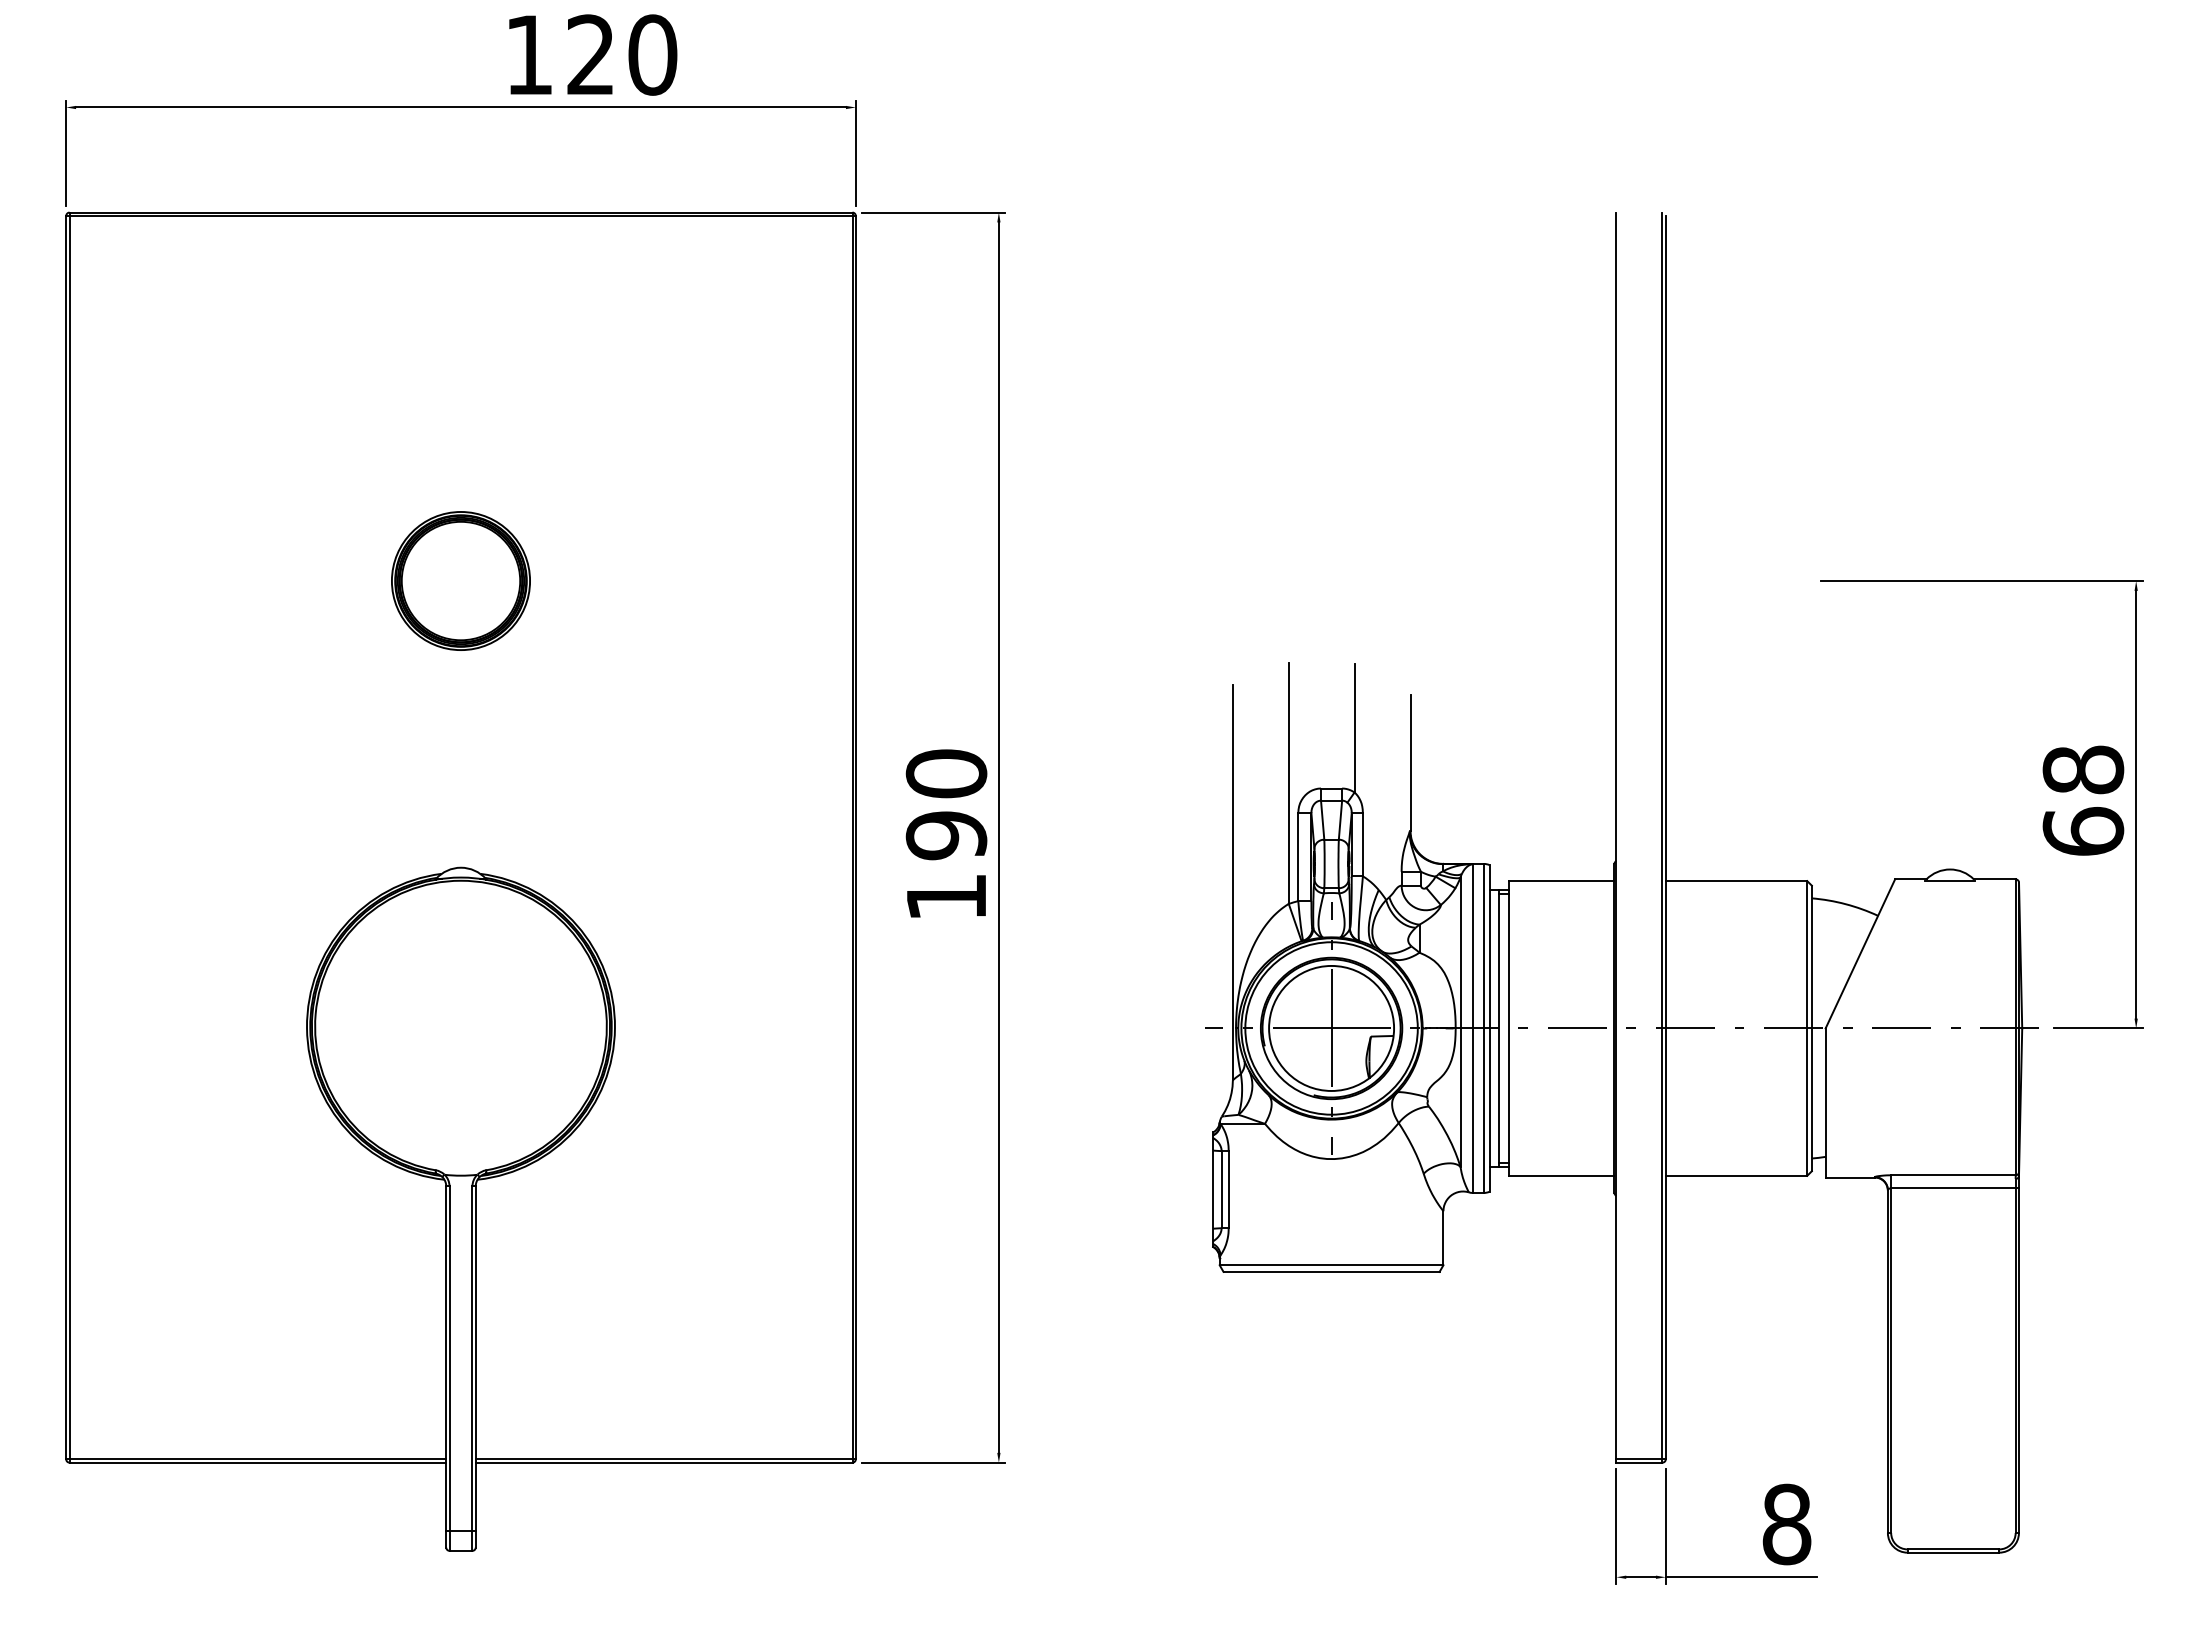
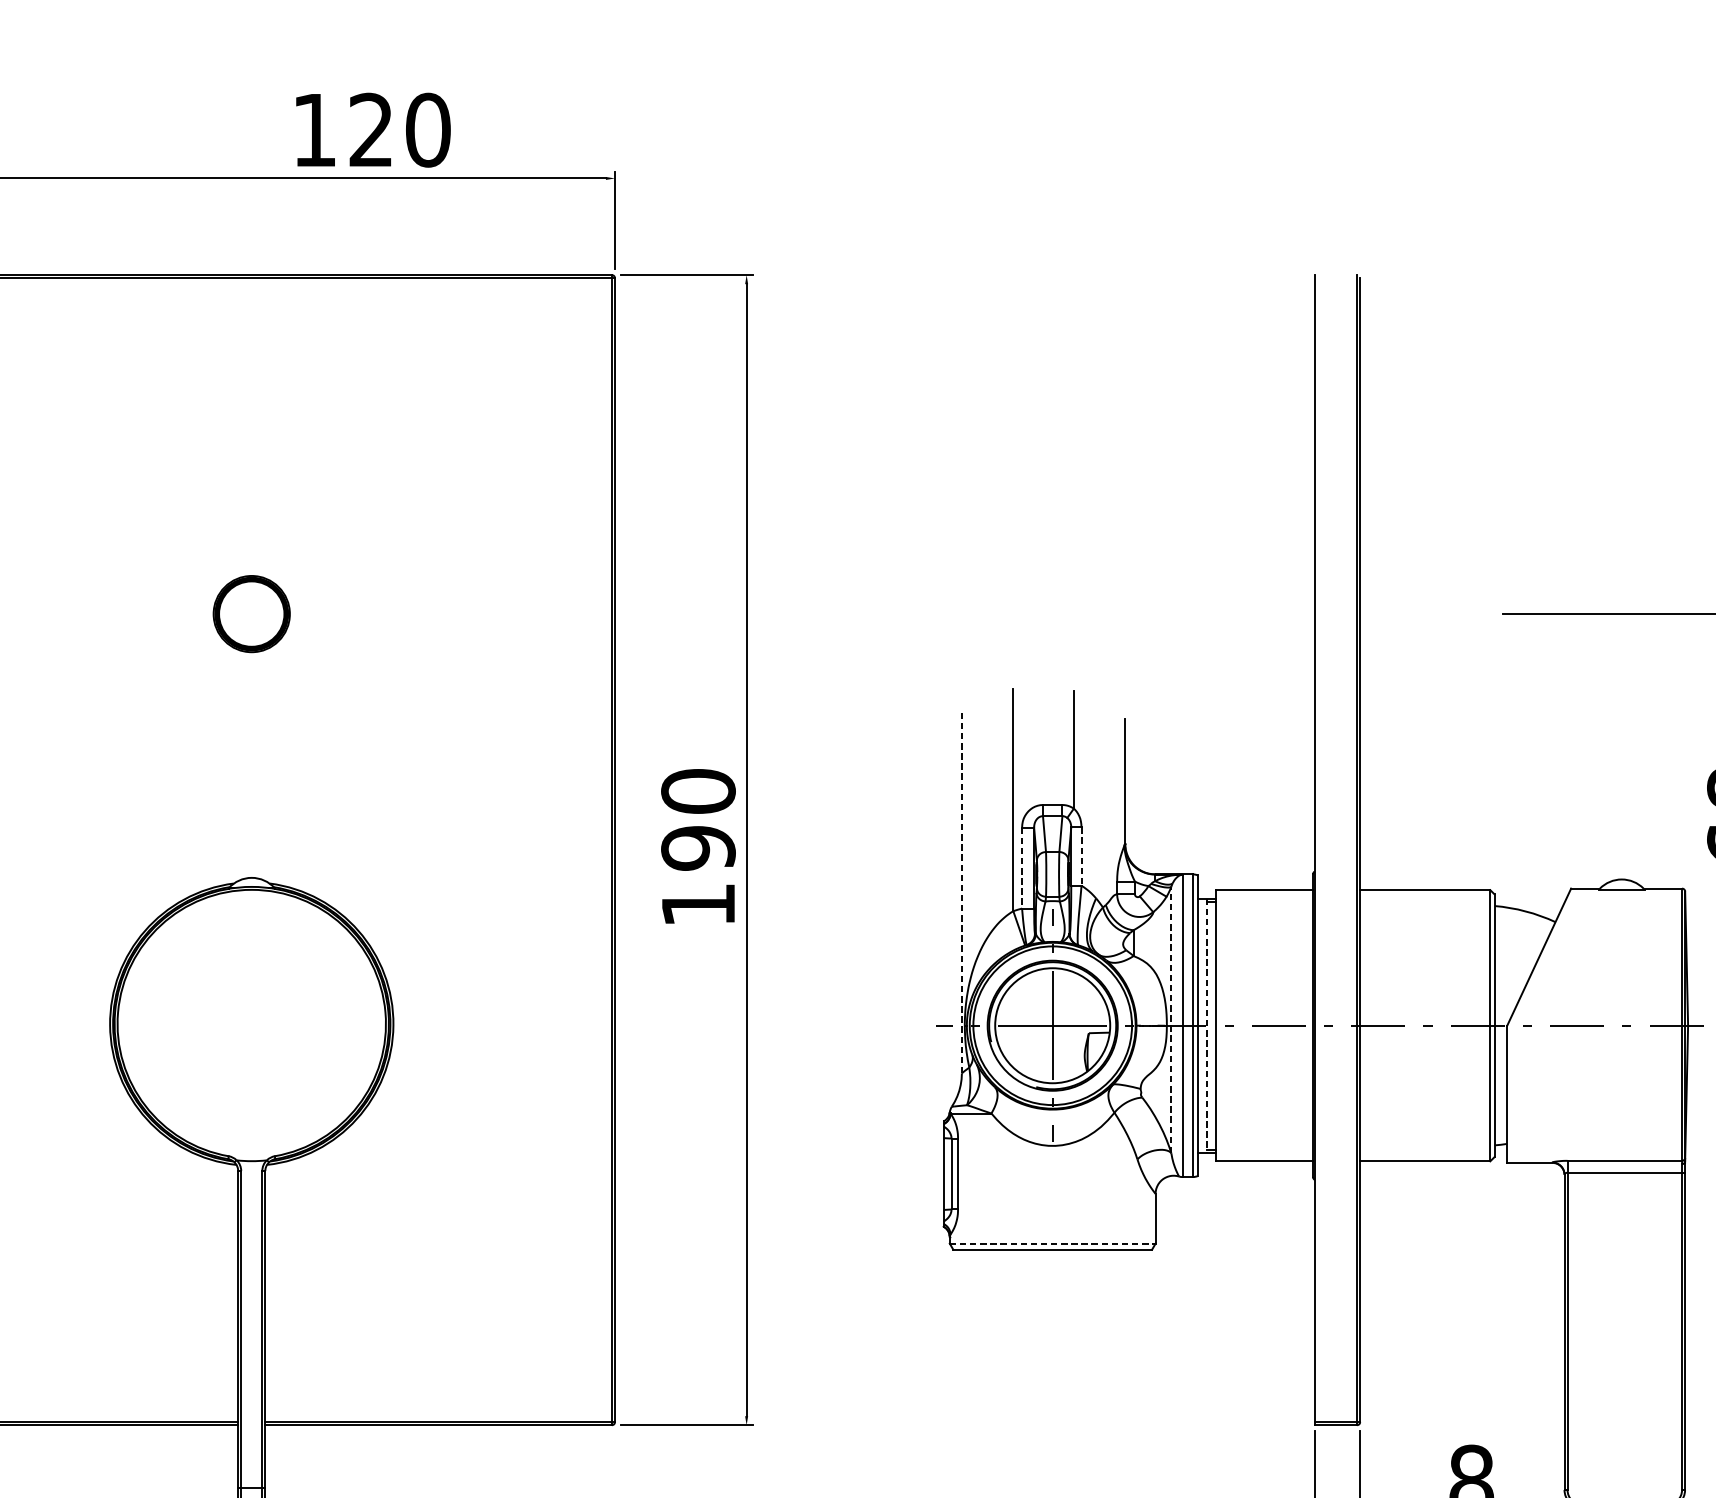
part: (460, 580) -> (251, 613), size x0.6
line: (1362, 844) -> (1081, 856), solid -> dashed
line: (1298, 857) -> (1022, 868), solid -> dashed
line: (1232, 882) -> (961, 891), solid -> dashed
line: (1460, 1022) -> (1171, 1020), solid -> dashed
line: (1499, 1028) -> (1207, 1025), solid -> dashed
line: (1331, 1265) -> (1052, 1243), solid -> dashed

